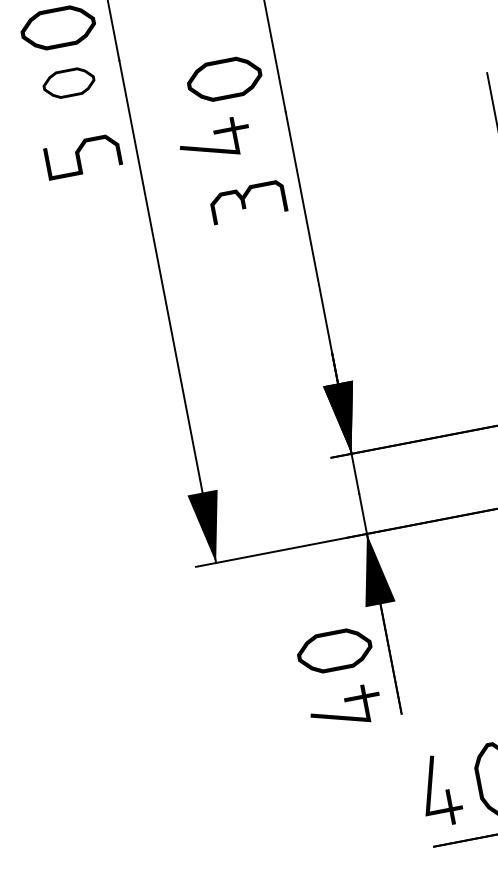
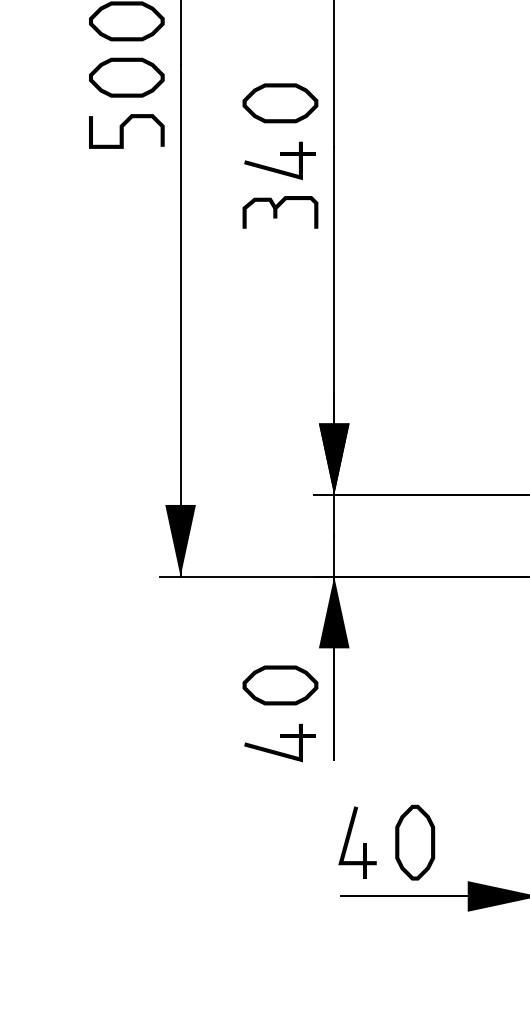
part: (68, 83) -> (126, 77), size x1.43
part: (213, 139) -> (279, 160), moved
curve: (79, 157) -> (123, 131), moved
part: (248, 202) -> (280, 212), moved

